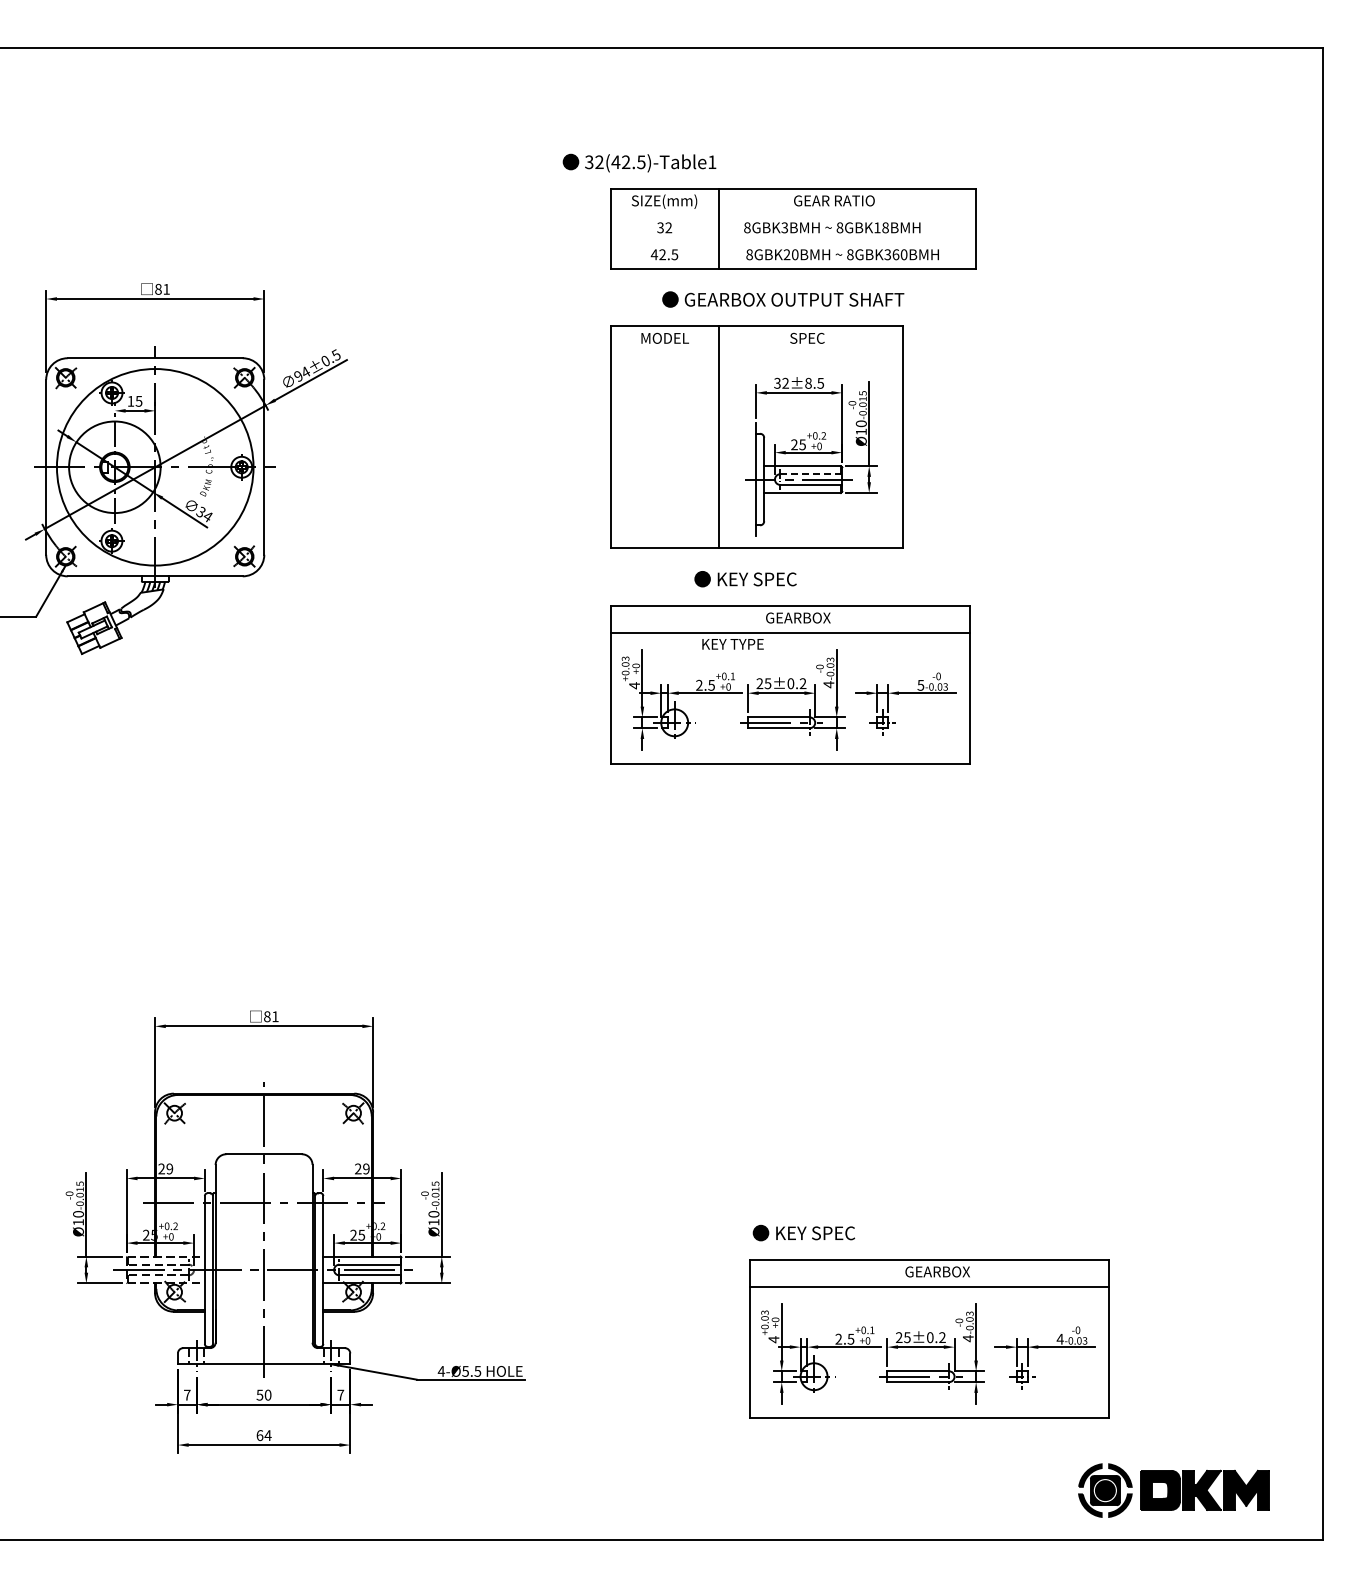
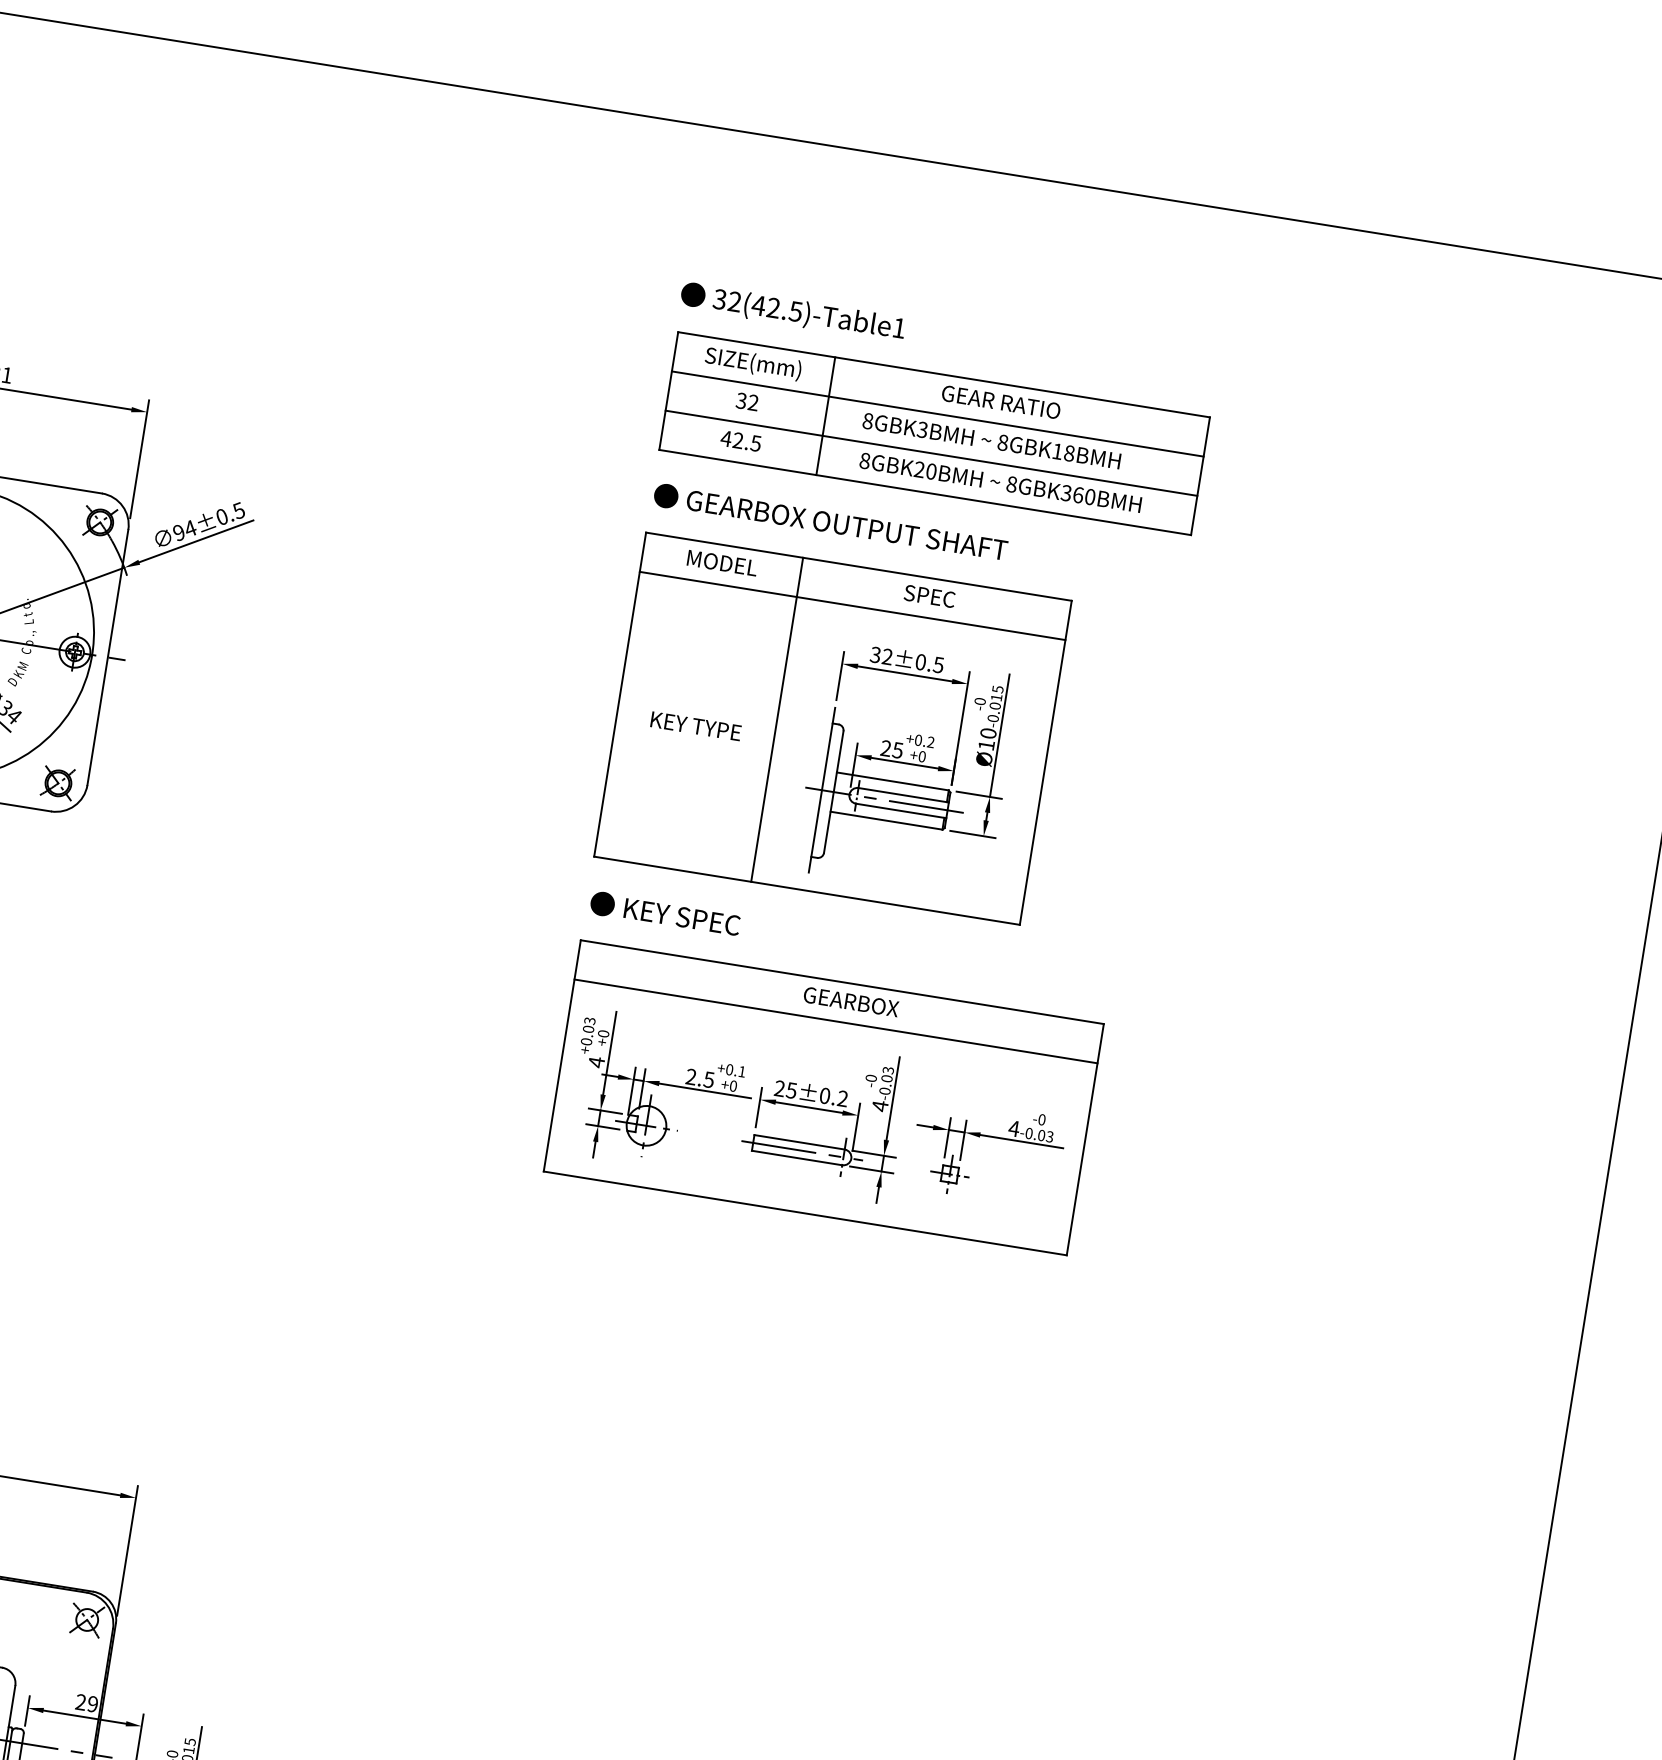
text: (639, 162) -> (793, 311), moved
line: (792, 215) -> (936, 413), added
line: (792, 242) -> (930, 453), added
text: (783, 299) -> (831, 522), moved
line: (756, 353) -> (851, 606), added
text: (808, 383) -> (920, 662), 32±8.5 -> 32±0.5
line: (811, 474) -> (903, 795), dashed -> solid
text: (745, 579) -> (665, 914), moved
text: (732, 644) -> (695, 726), moved
text: (920, 685) -> (1013, 1128), 5 -> 4

